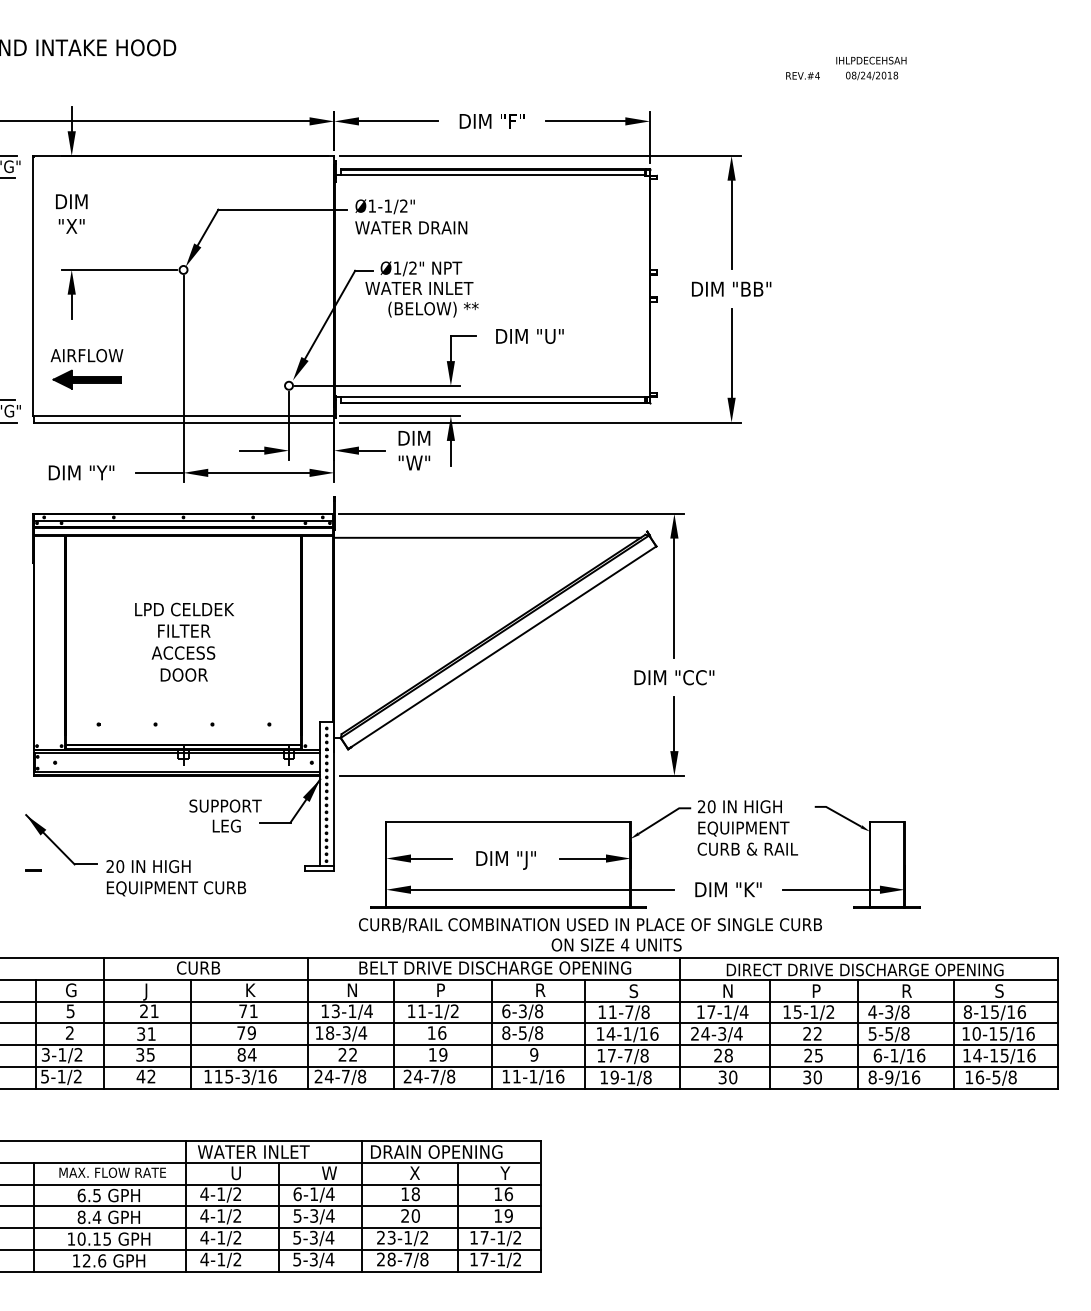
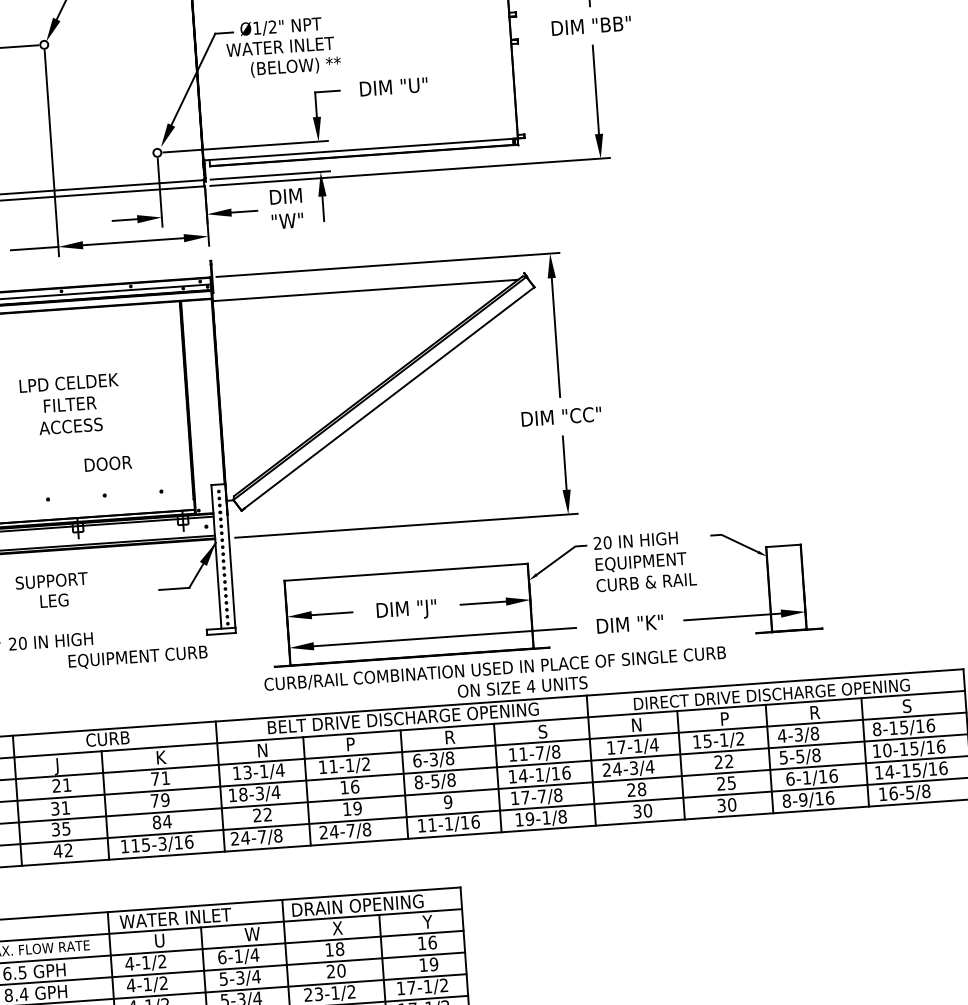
text: (183, 674) -> (107, 463), moved
text: (225, 815) -> (52, 590), moved
text: (176, 888) -> (138, 657), moved

